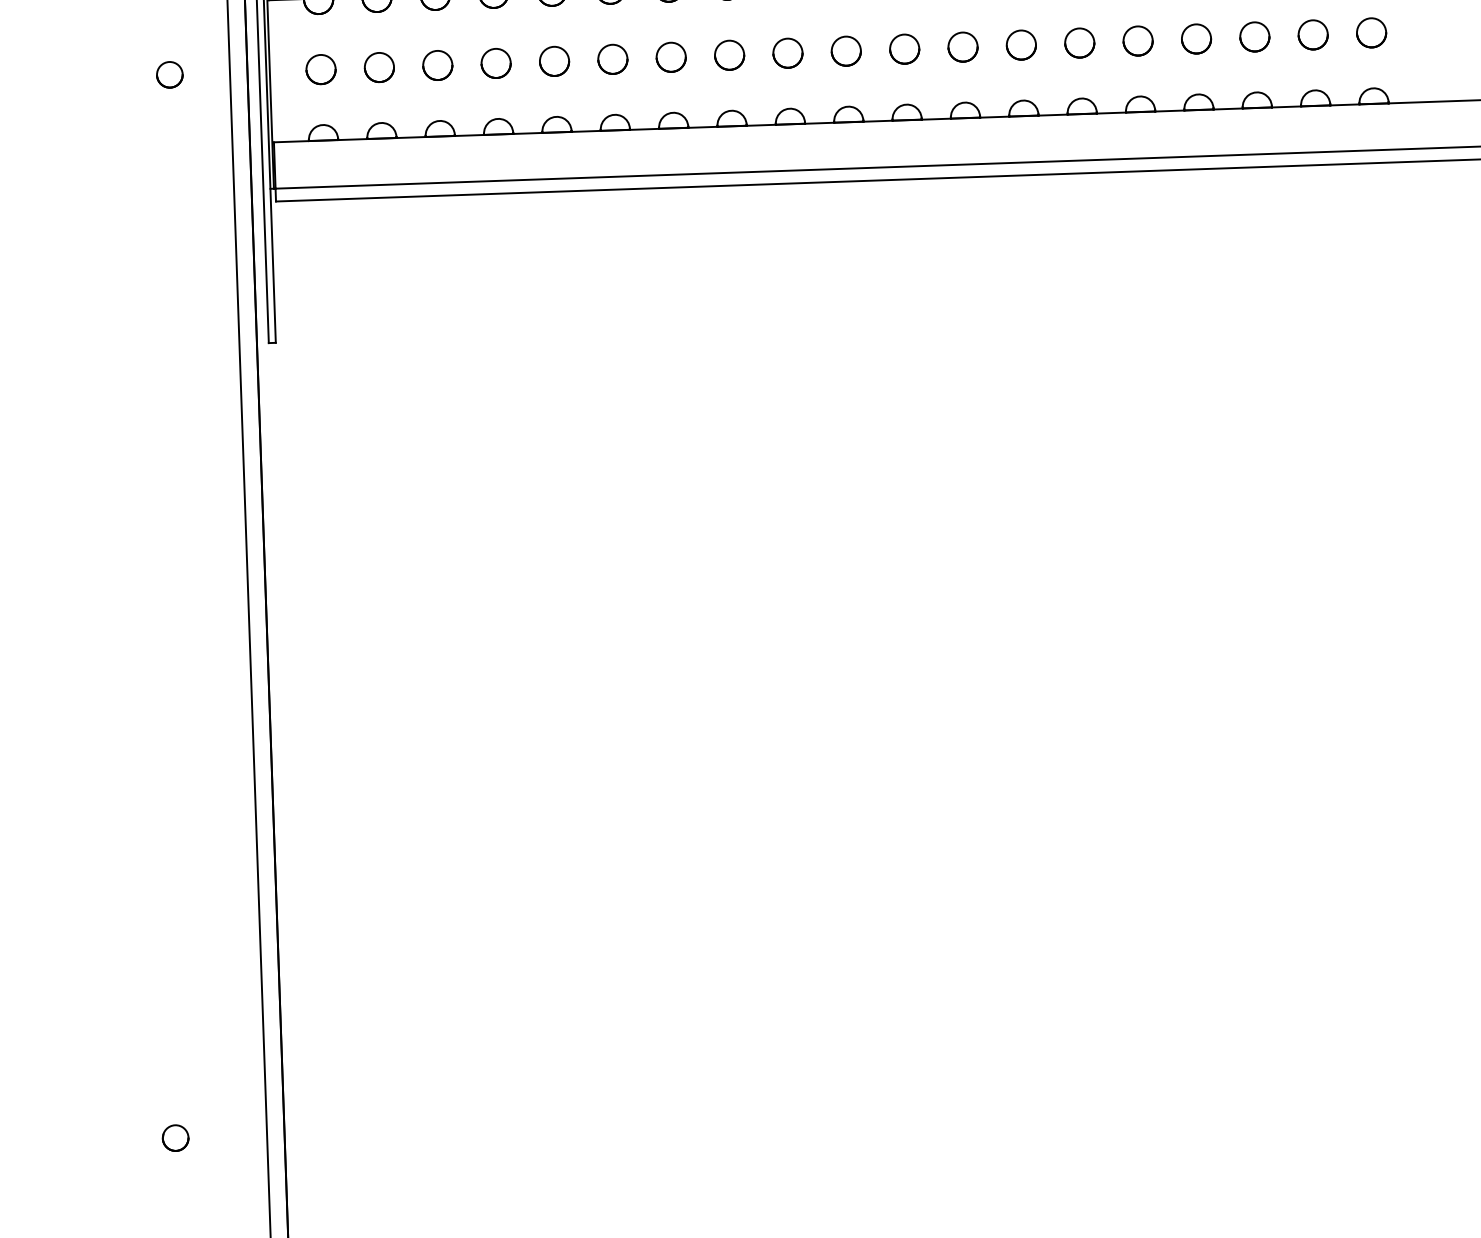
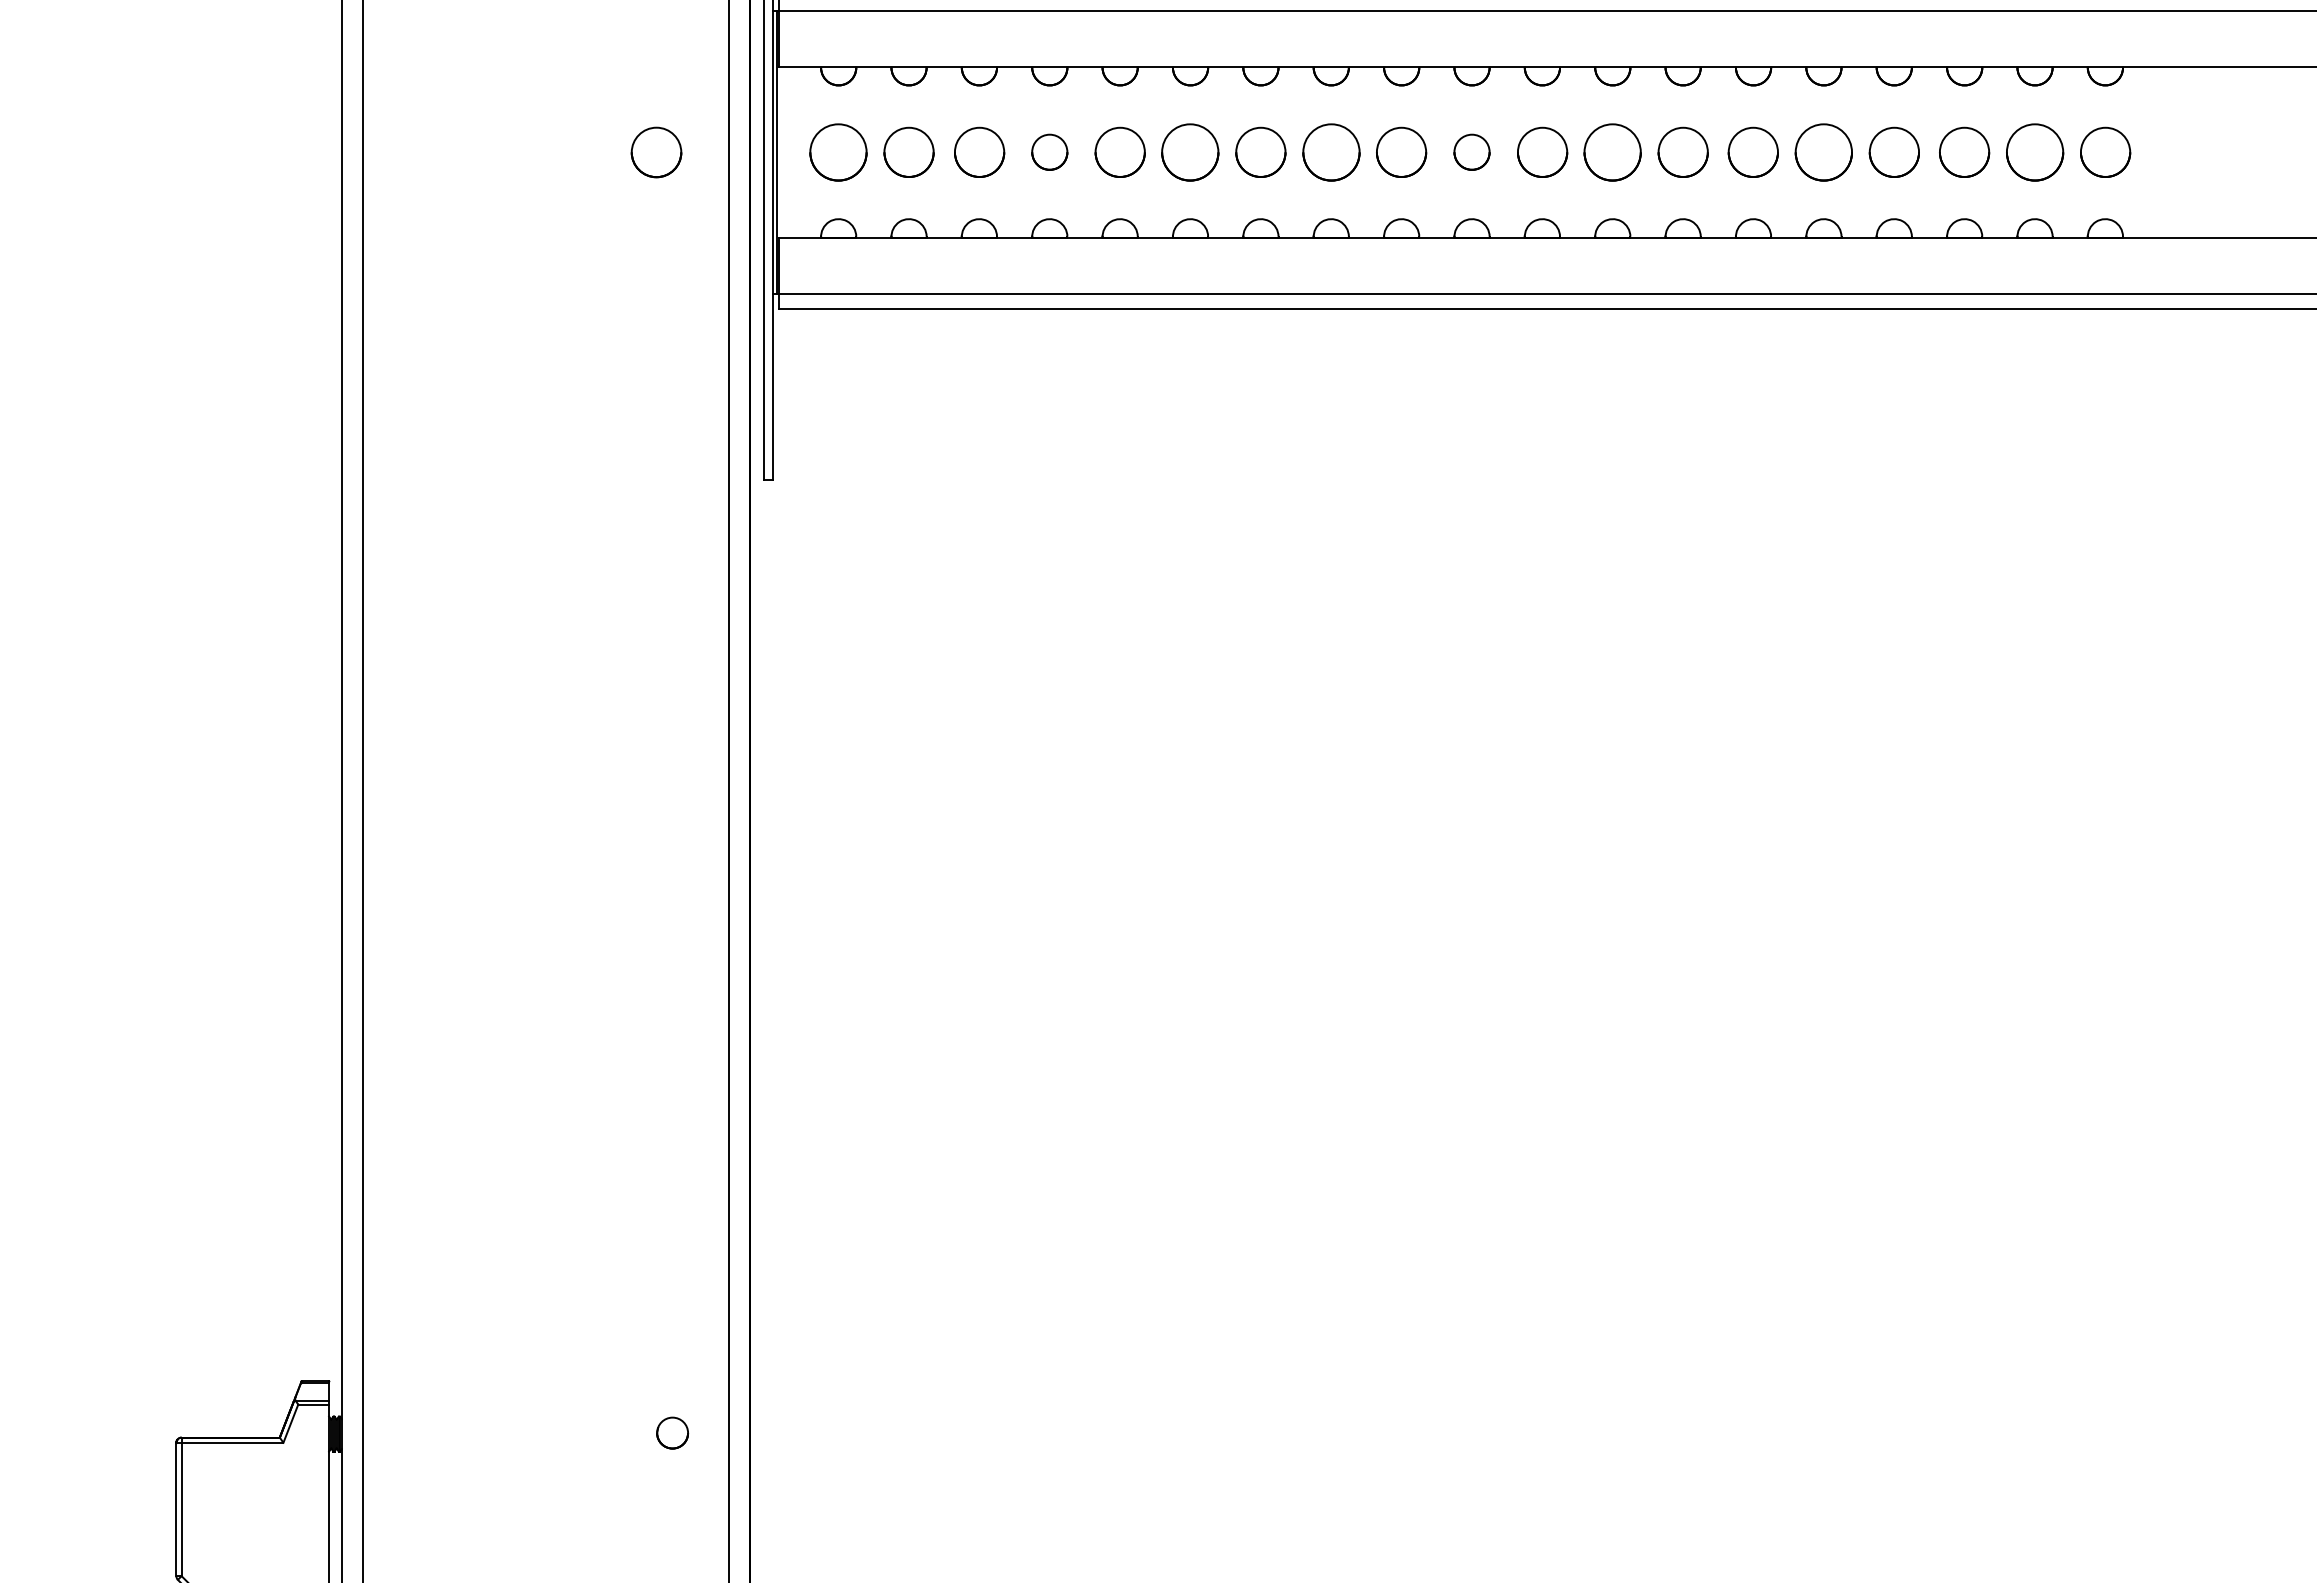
circle: (1370, 32) -> (2104, 151), size x1.4
circle: (1312, 34) -> (2034, 151), size x1.6
circle: (1254, 36) -> (1964, 151), size x1.4
circle: (1195, 38) -> (1893, 151), size x1.4
circle: (1137, 40) -> (1823, 151), size x1.6
circle: (1079, 42) -> (1753, 151), size x1.4
circle: (1020, 44) -> (1682, 151), size x1.4
circle: (962, 46) -> (1612, 151), size x1.6
circle: (903, 48) -> (1541, 151), size x1.4
circle: (787, 52) -> (1401, 151), size x1.4
circle: (728, 54) -> (1330, 151), size x1.6
circle: (670, 56) -> (1260, 151), size x1.4
circle: (612, 58) -> (1190, 151), size x1.6
circle: (553, 60) -> (1119, 151), size x1.4
circle: (437, 64) -> (978, 151), size x1.4
circle: (378, 66) -> (908, 151), size x1.4
circle: (320, 68) -> (838, 151), size x1.6
part: (169, 74) -> (655, 151), size x1.6
part: (175, 1137) -> (672, 1432), moved

